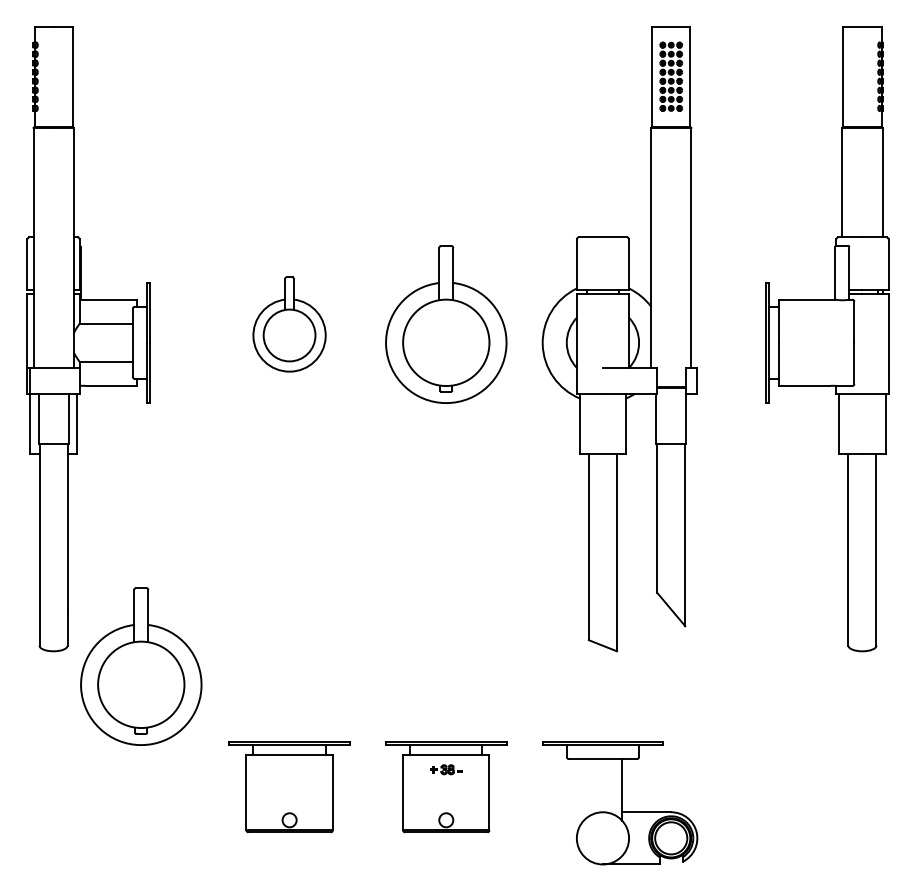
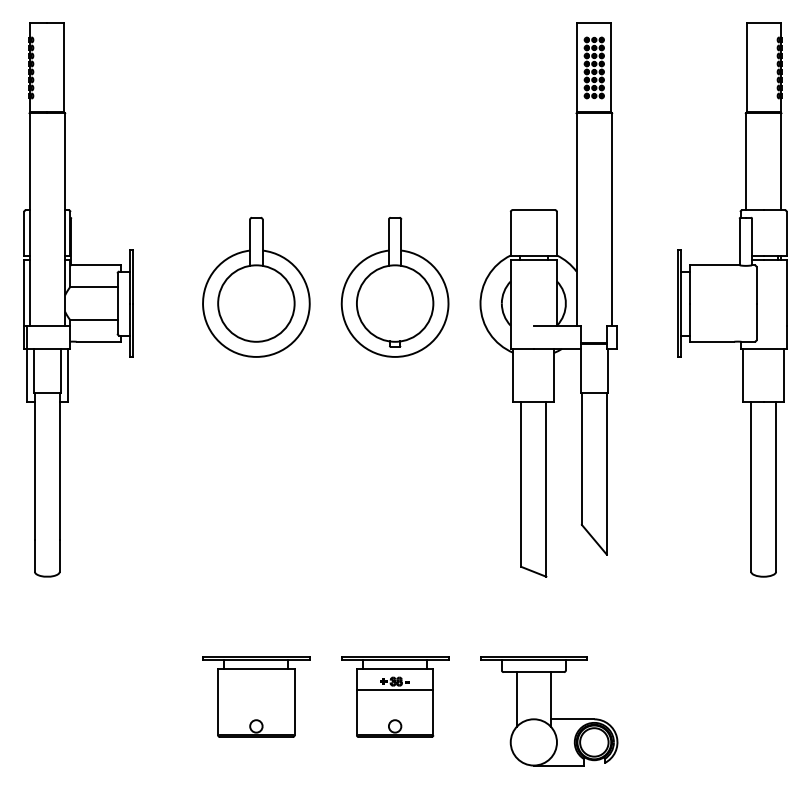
part: (289, 324) -> (256, 287), size x1.67
part: (141, 666) -> (125, 590), removed
line: (446, 779) -> (395, 690), added
line: (583, 789) -> (516, 699), added

